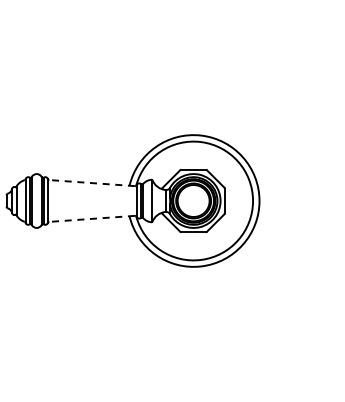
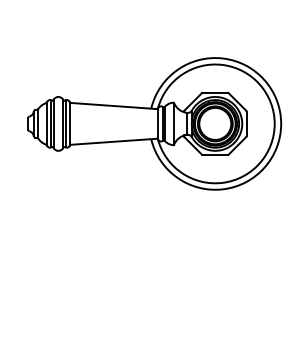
line: (92, 183) -> (114, 106), dashed -> solid
line: (92, 218) -> (114, 141), dashed -> solid

